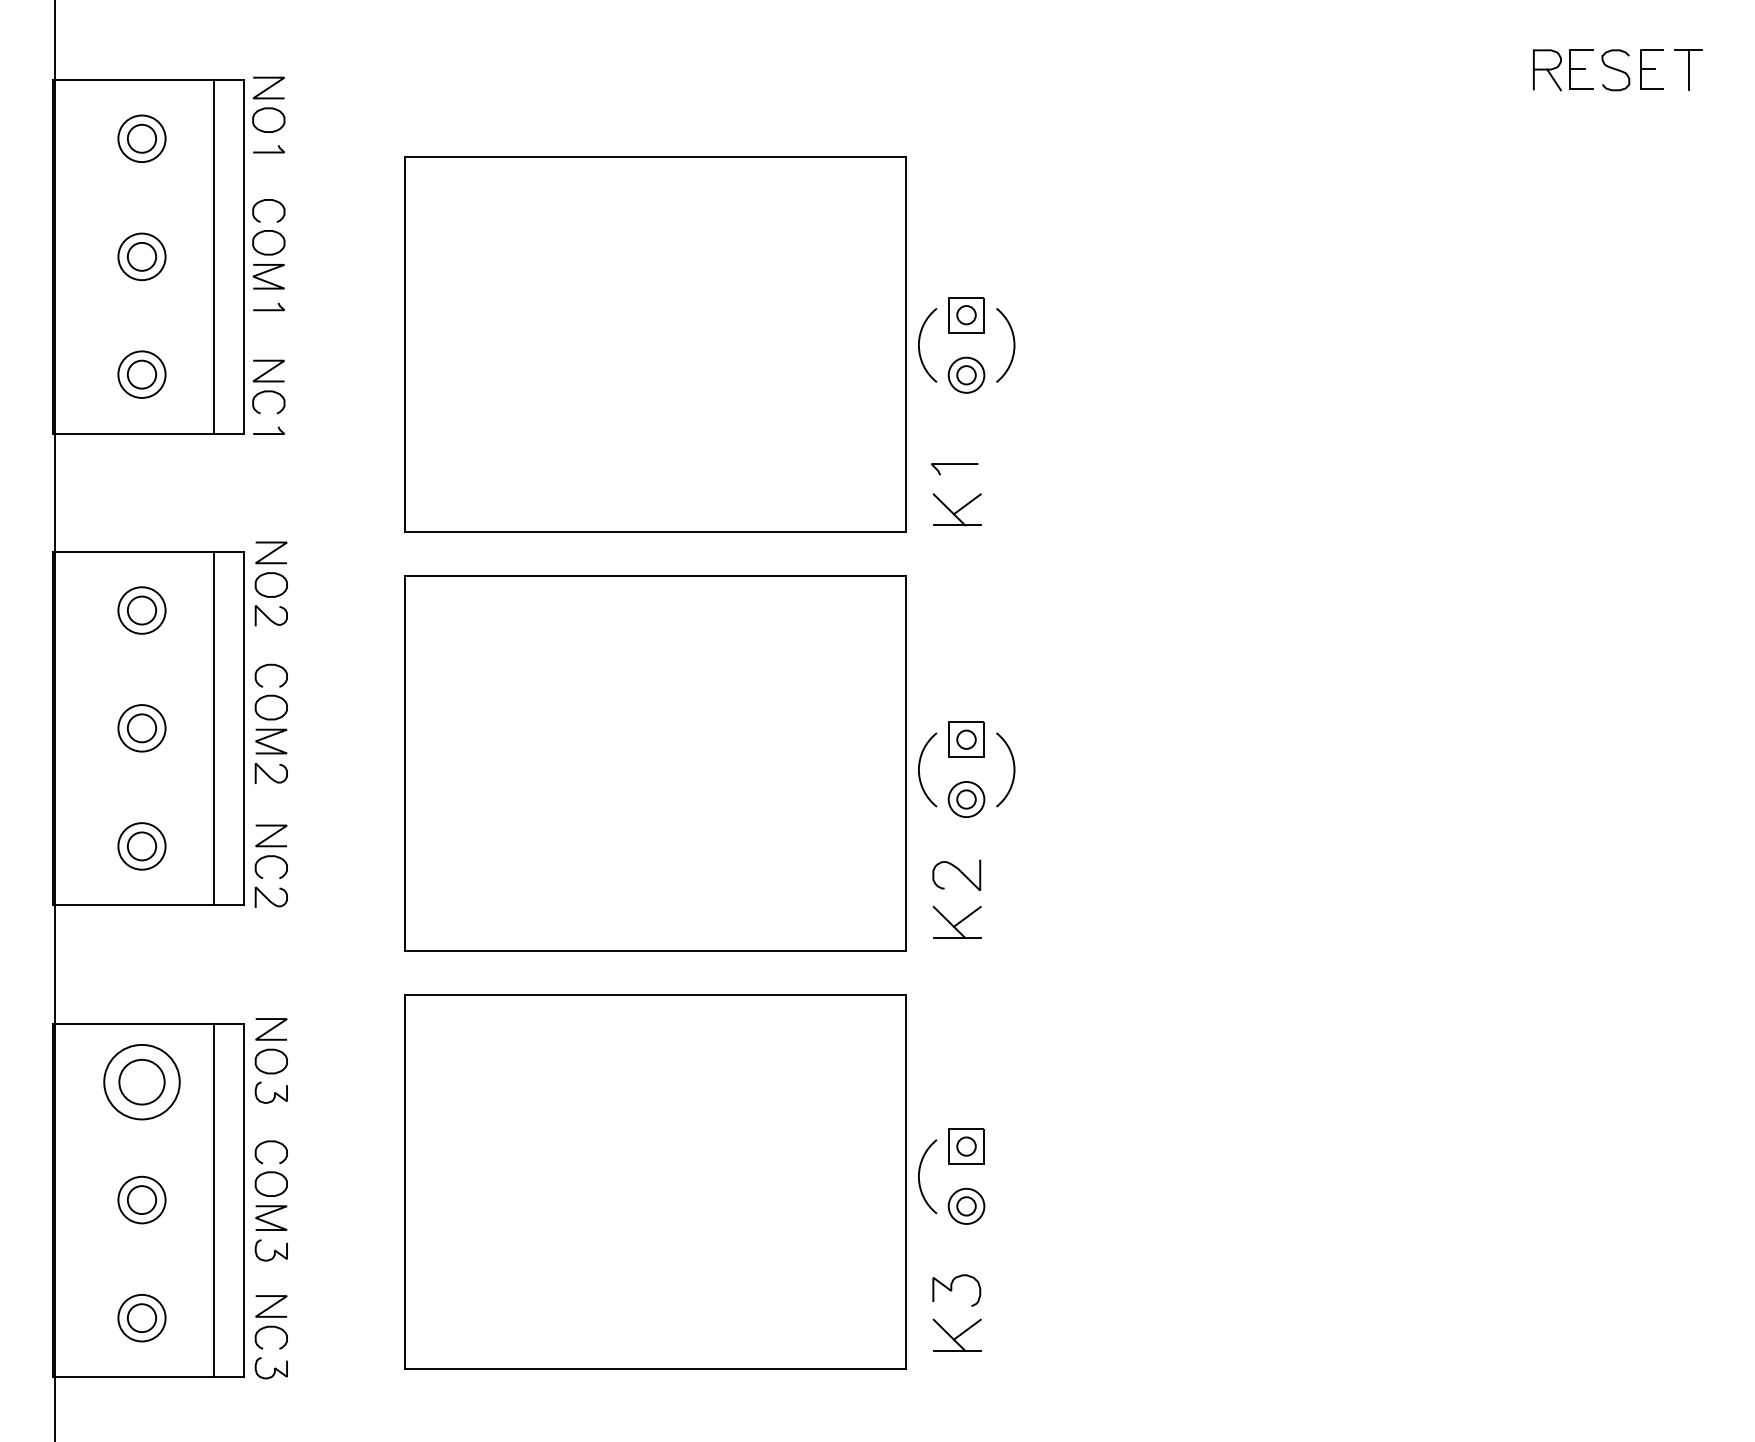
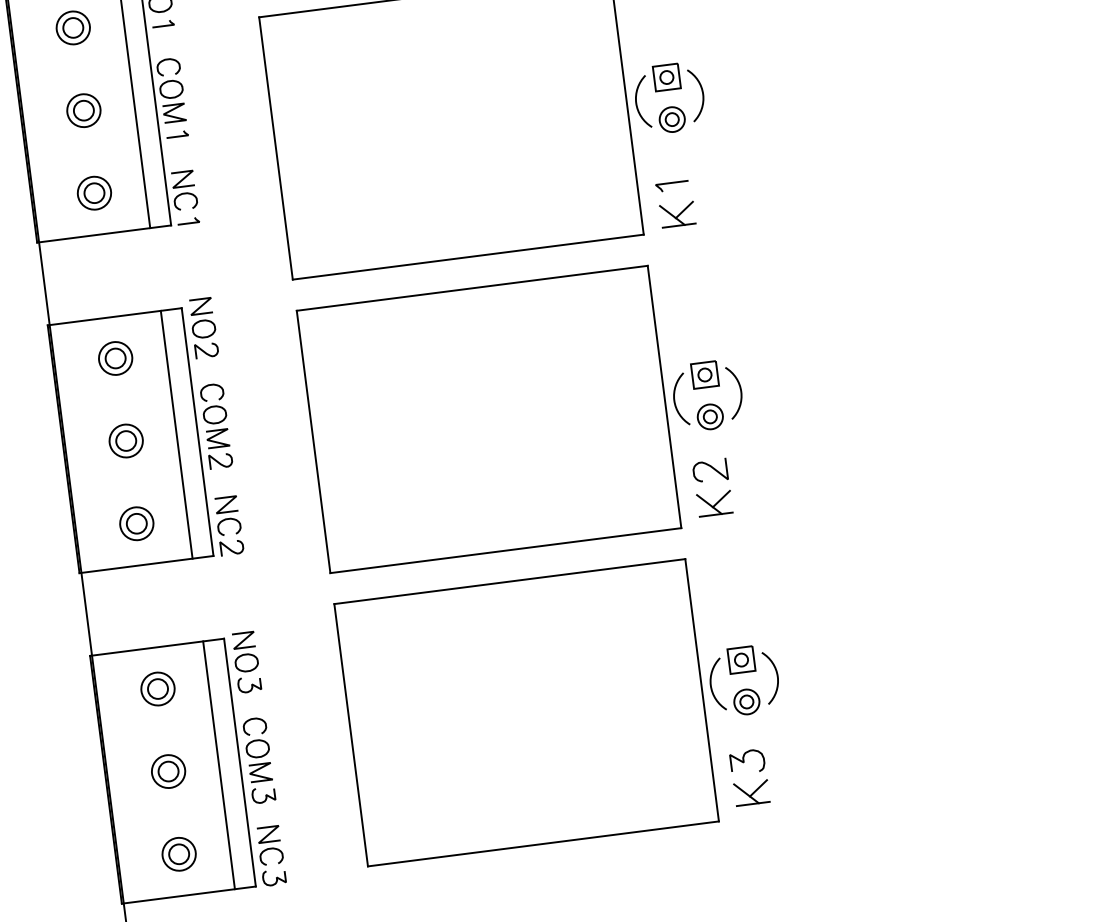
part: (141, 1082) -> (157, 689), size x0.62
curve: (1013, 1176) -> (777, 676), added

